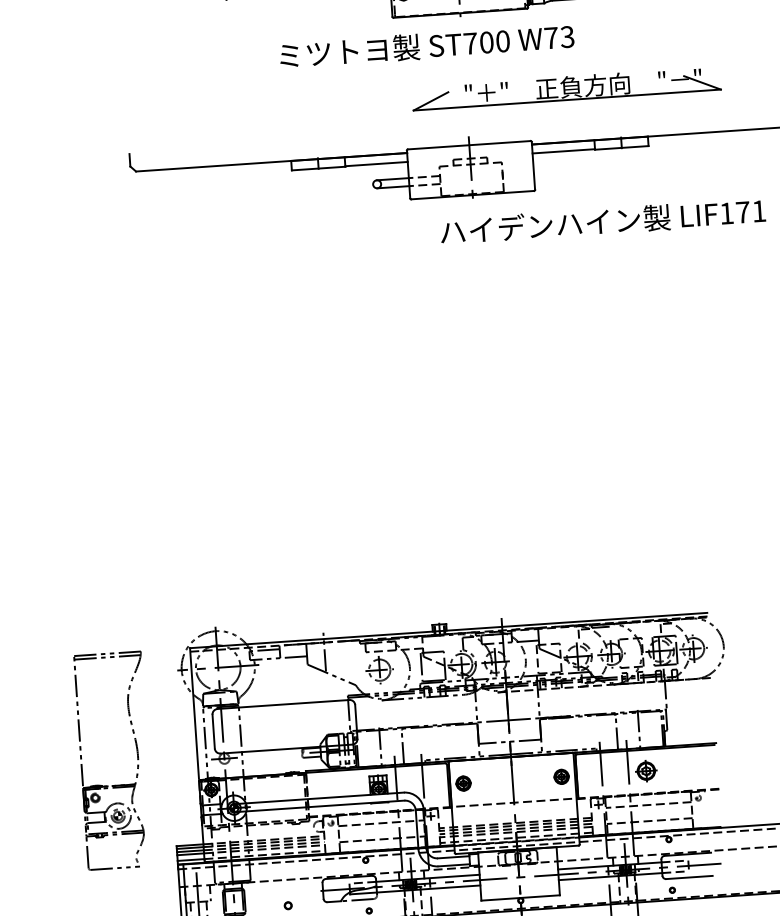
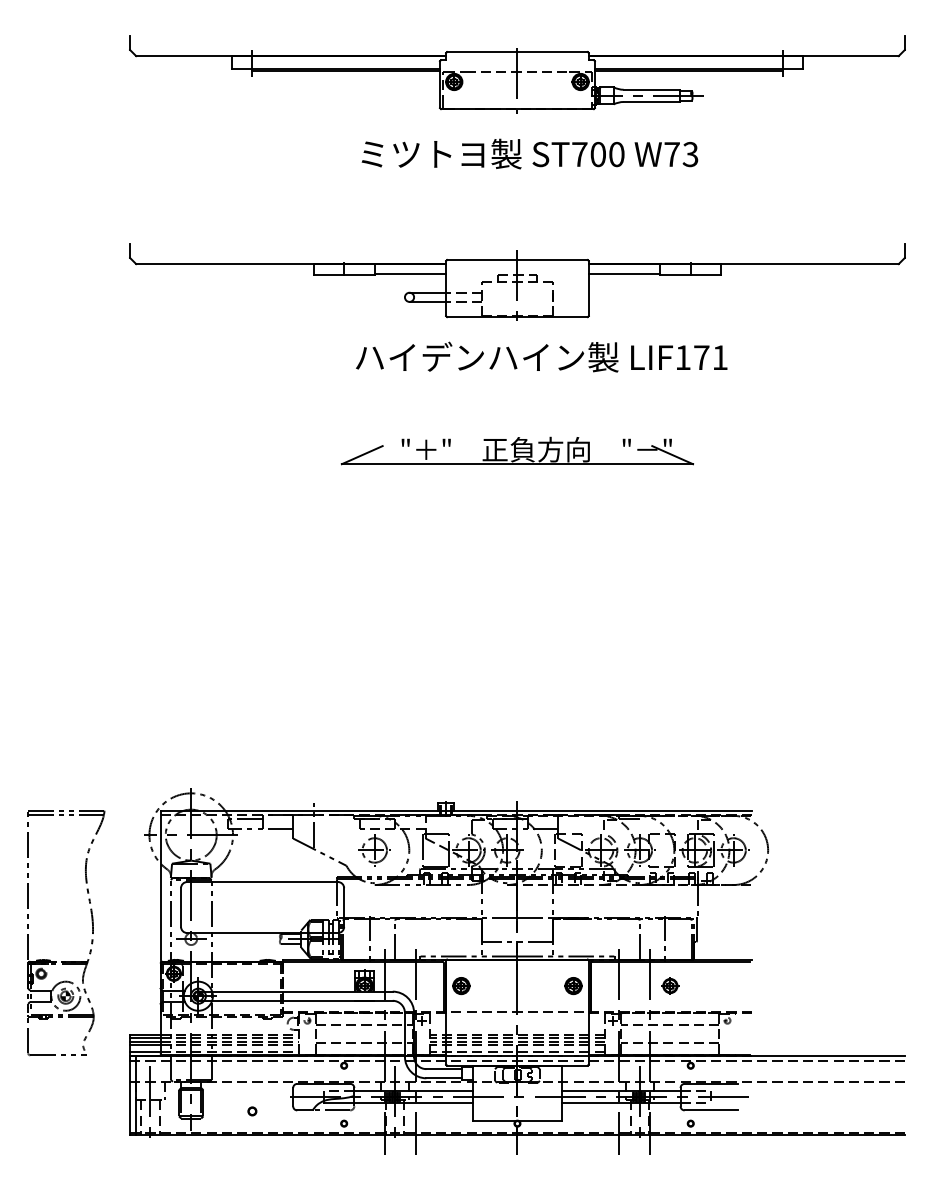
text: (426, 45) -> (529, 153), moved
part: (565, 88) -> (516, 450), moved
text: (602, 220) -> (541, 356), moved
part: (646, 770) -> (670, 985), size x0.71

